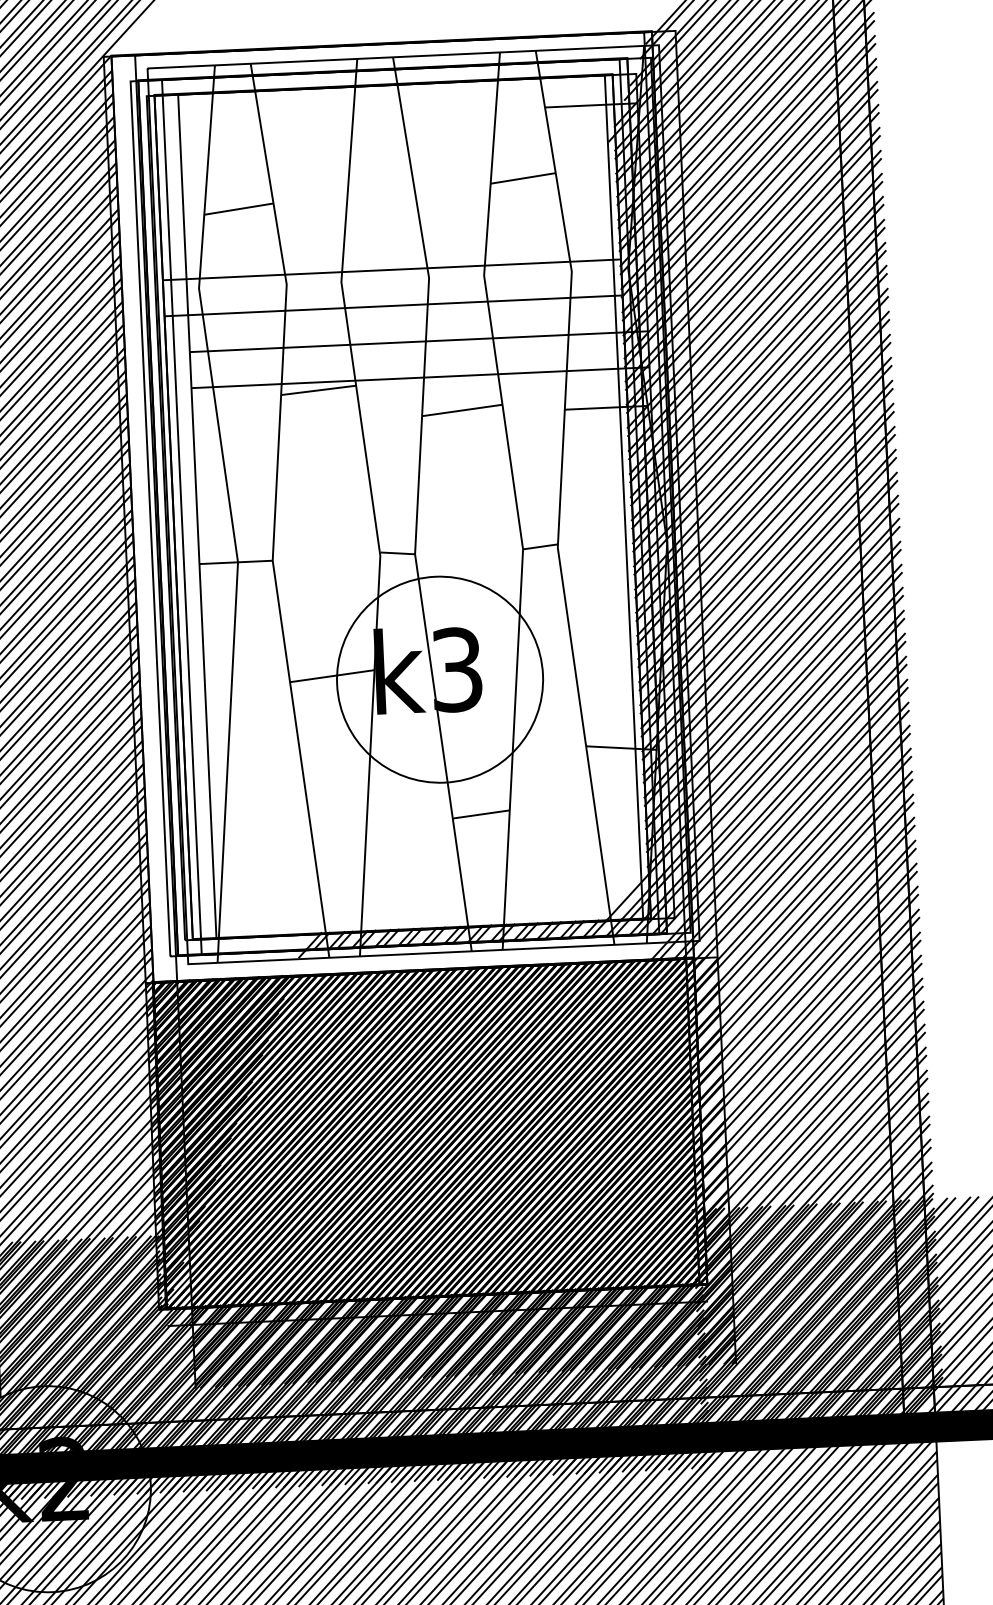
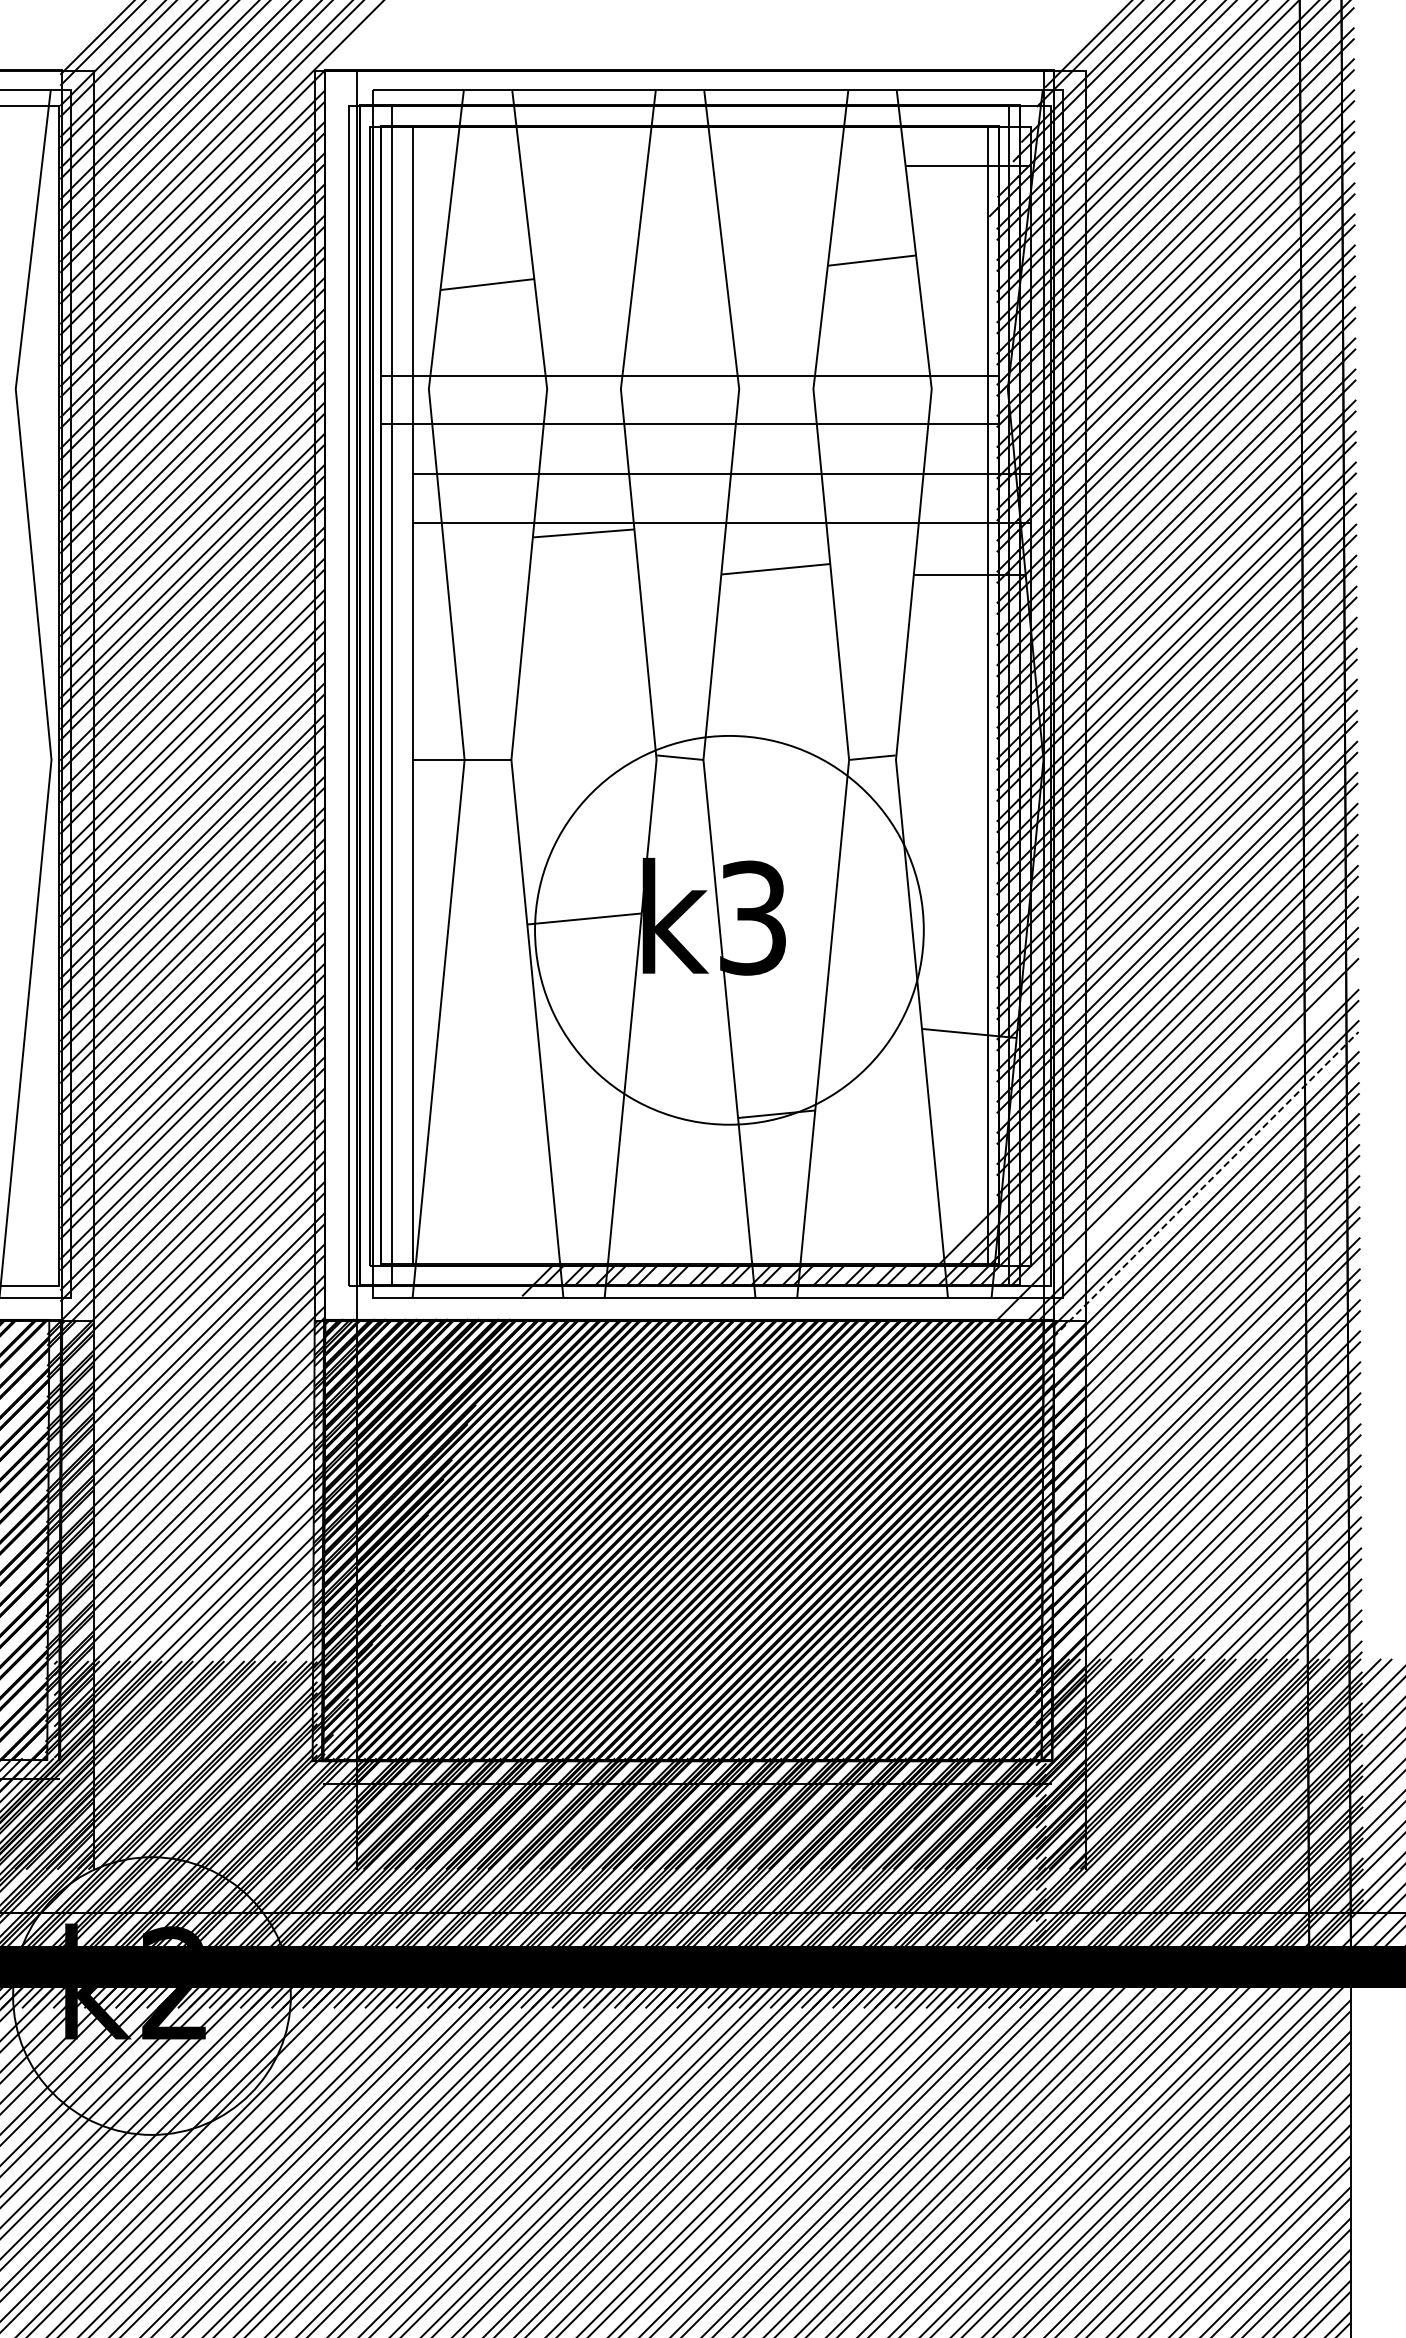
circle: (440, 679) -> (729, 930), size x1.4
line: (783, 823) -> (1183, 1144), removed
line: (802, 852) -> (1206, 1184), solid -> dashed

